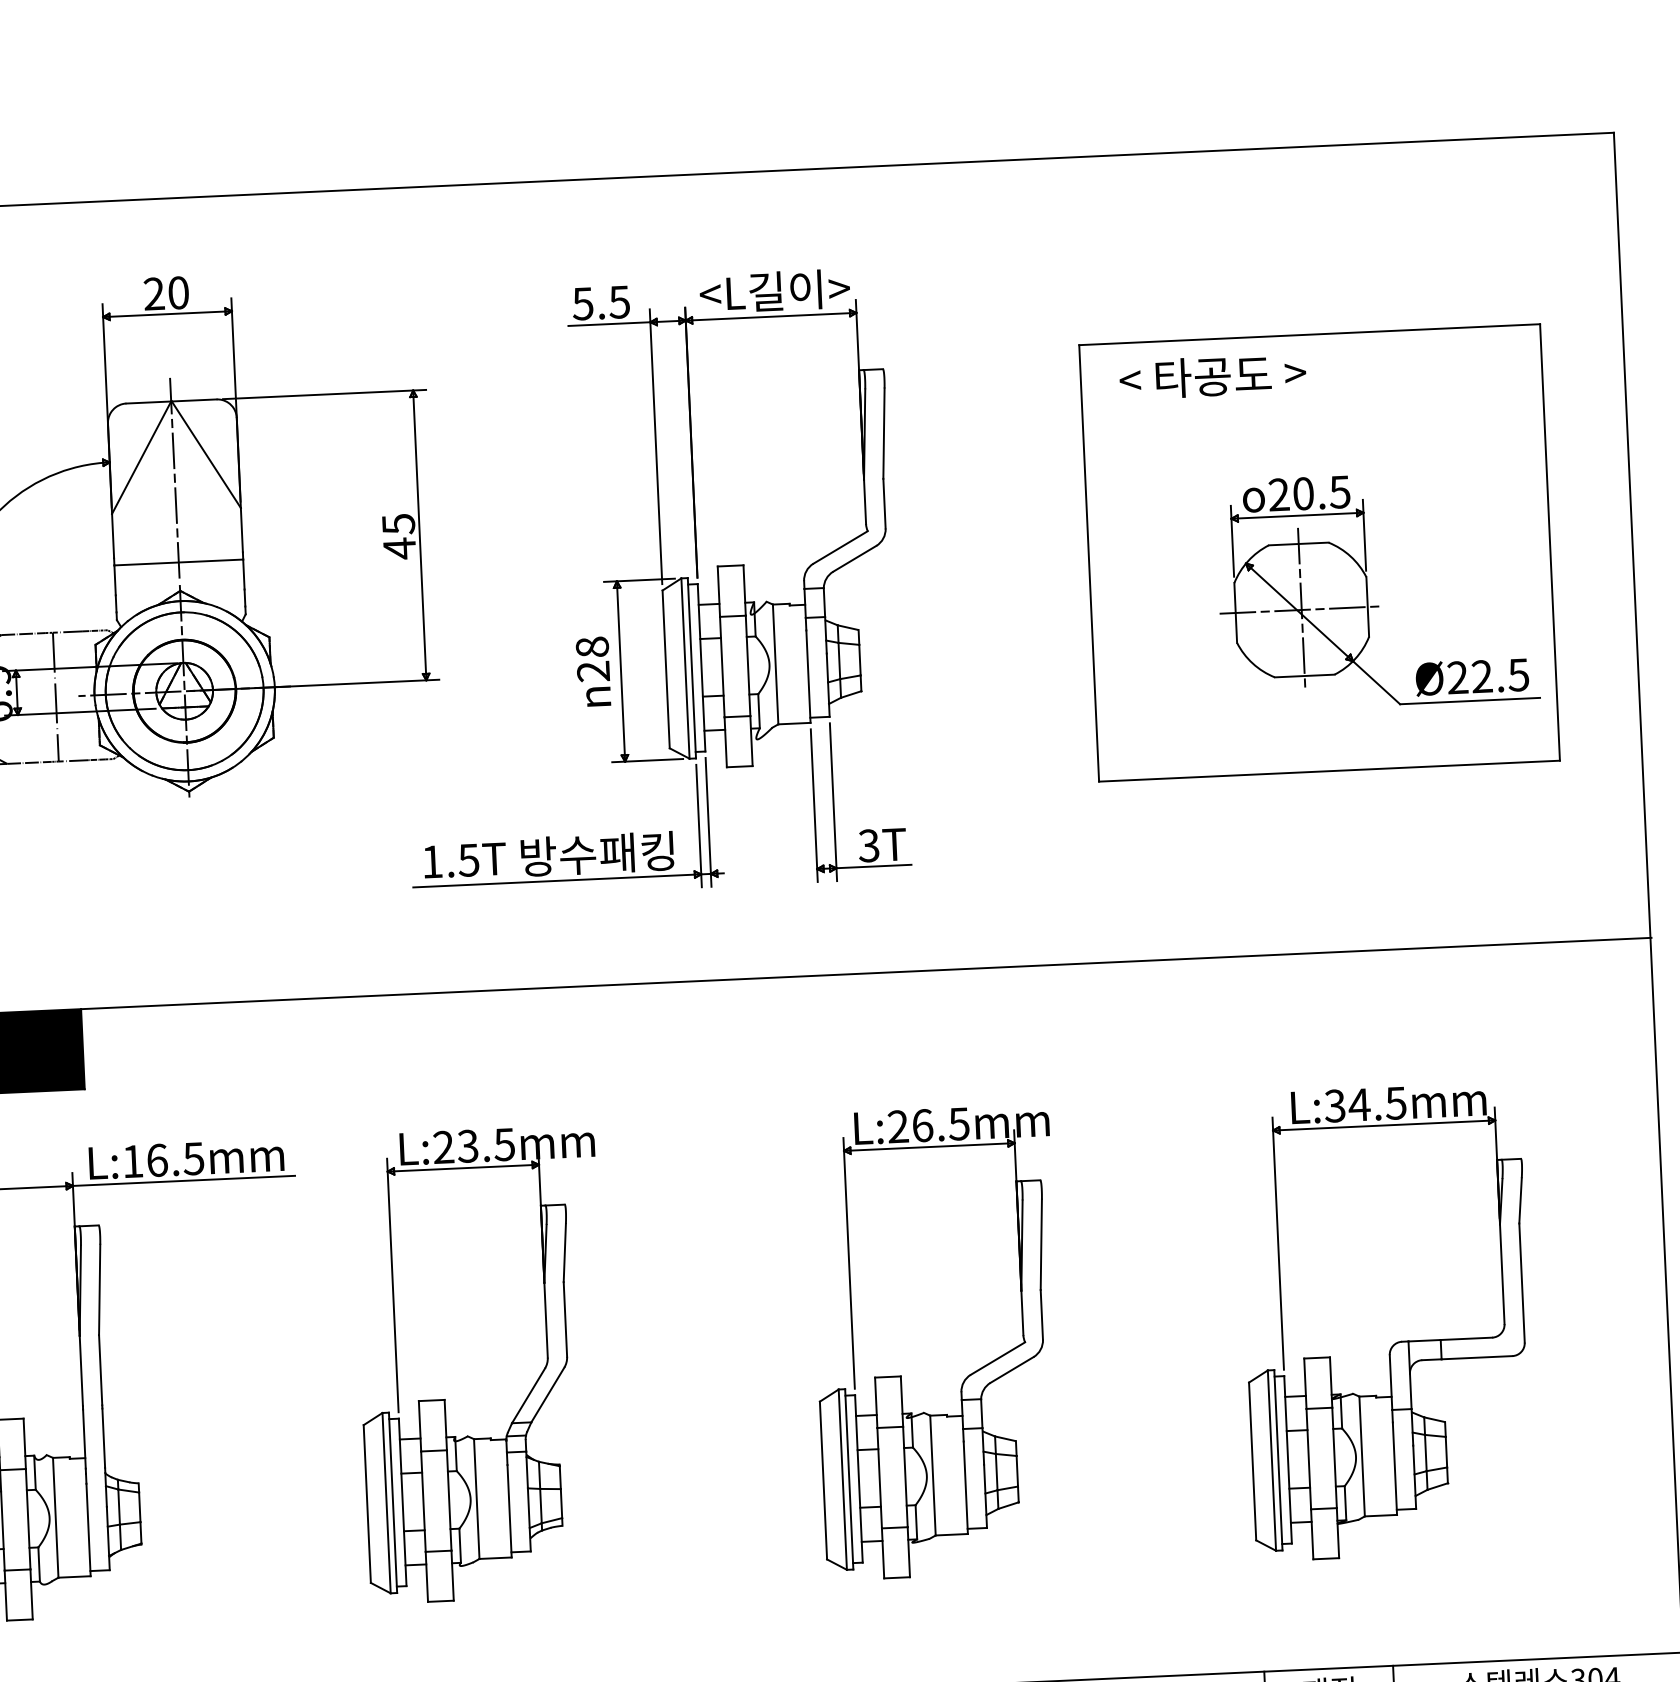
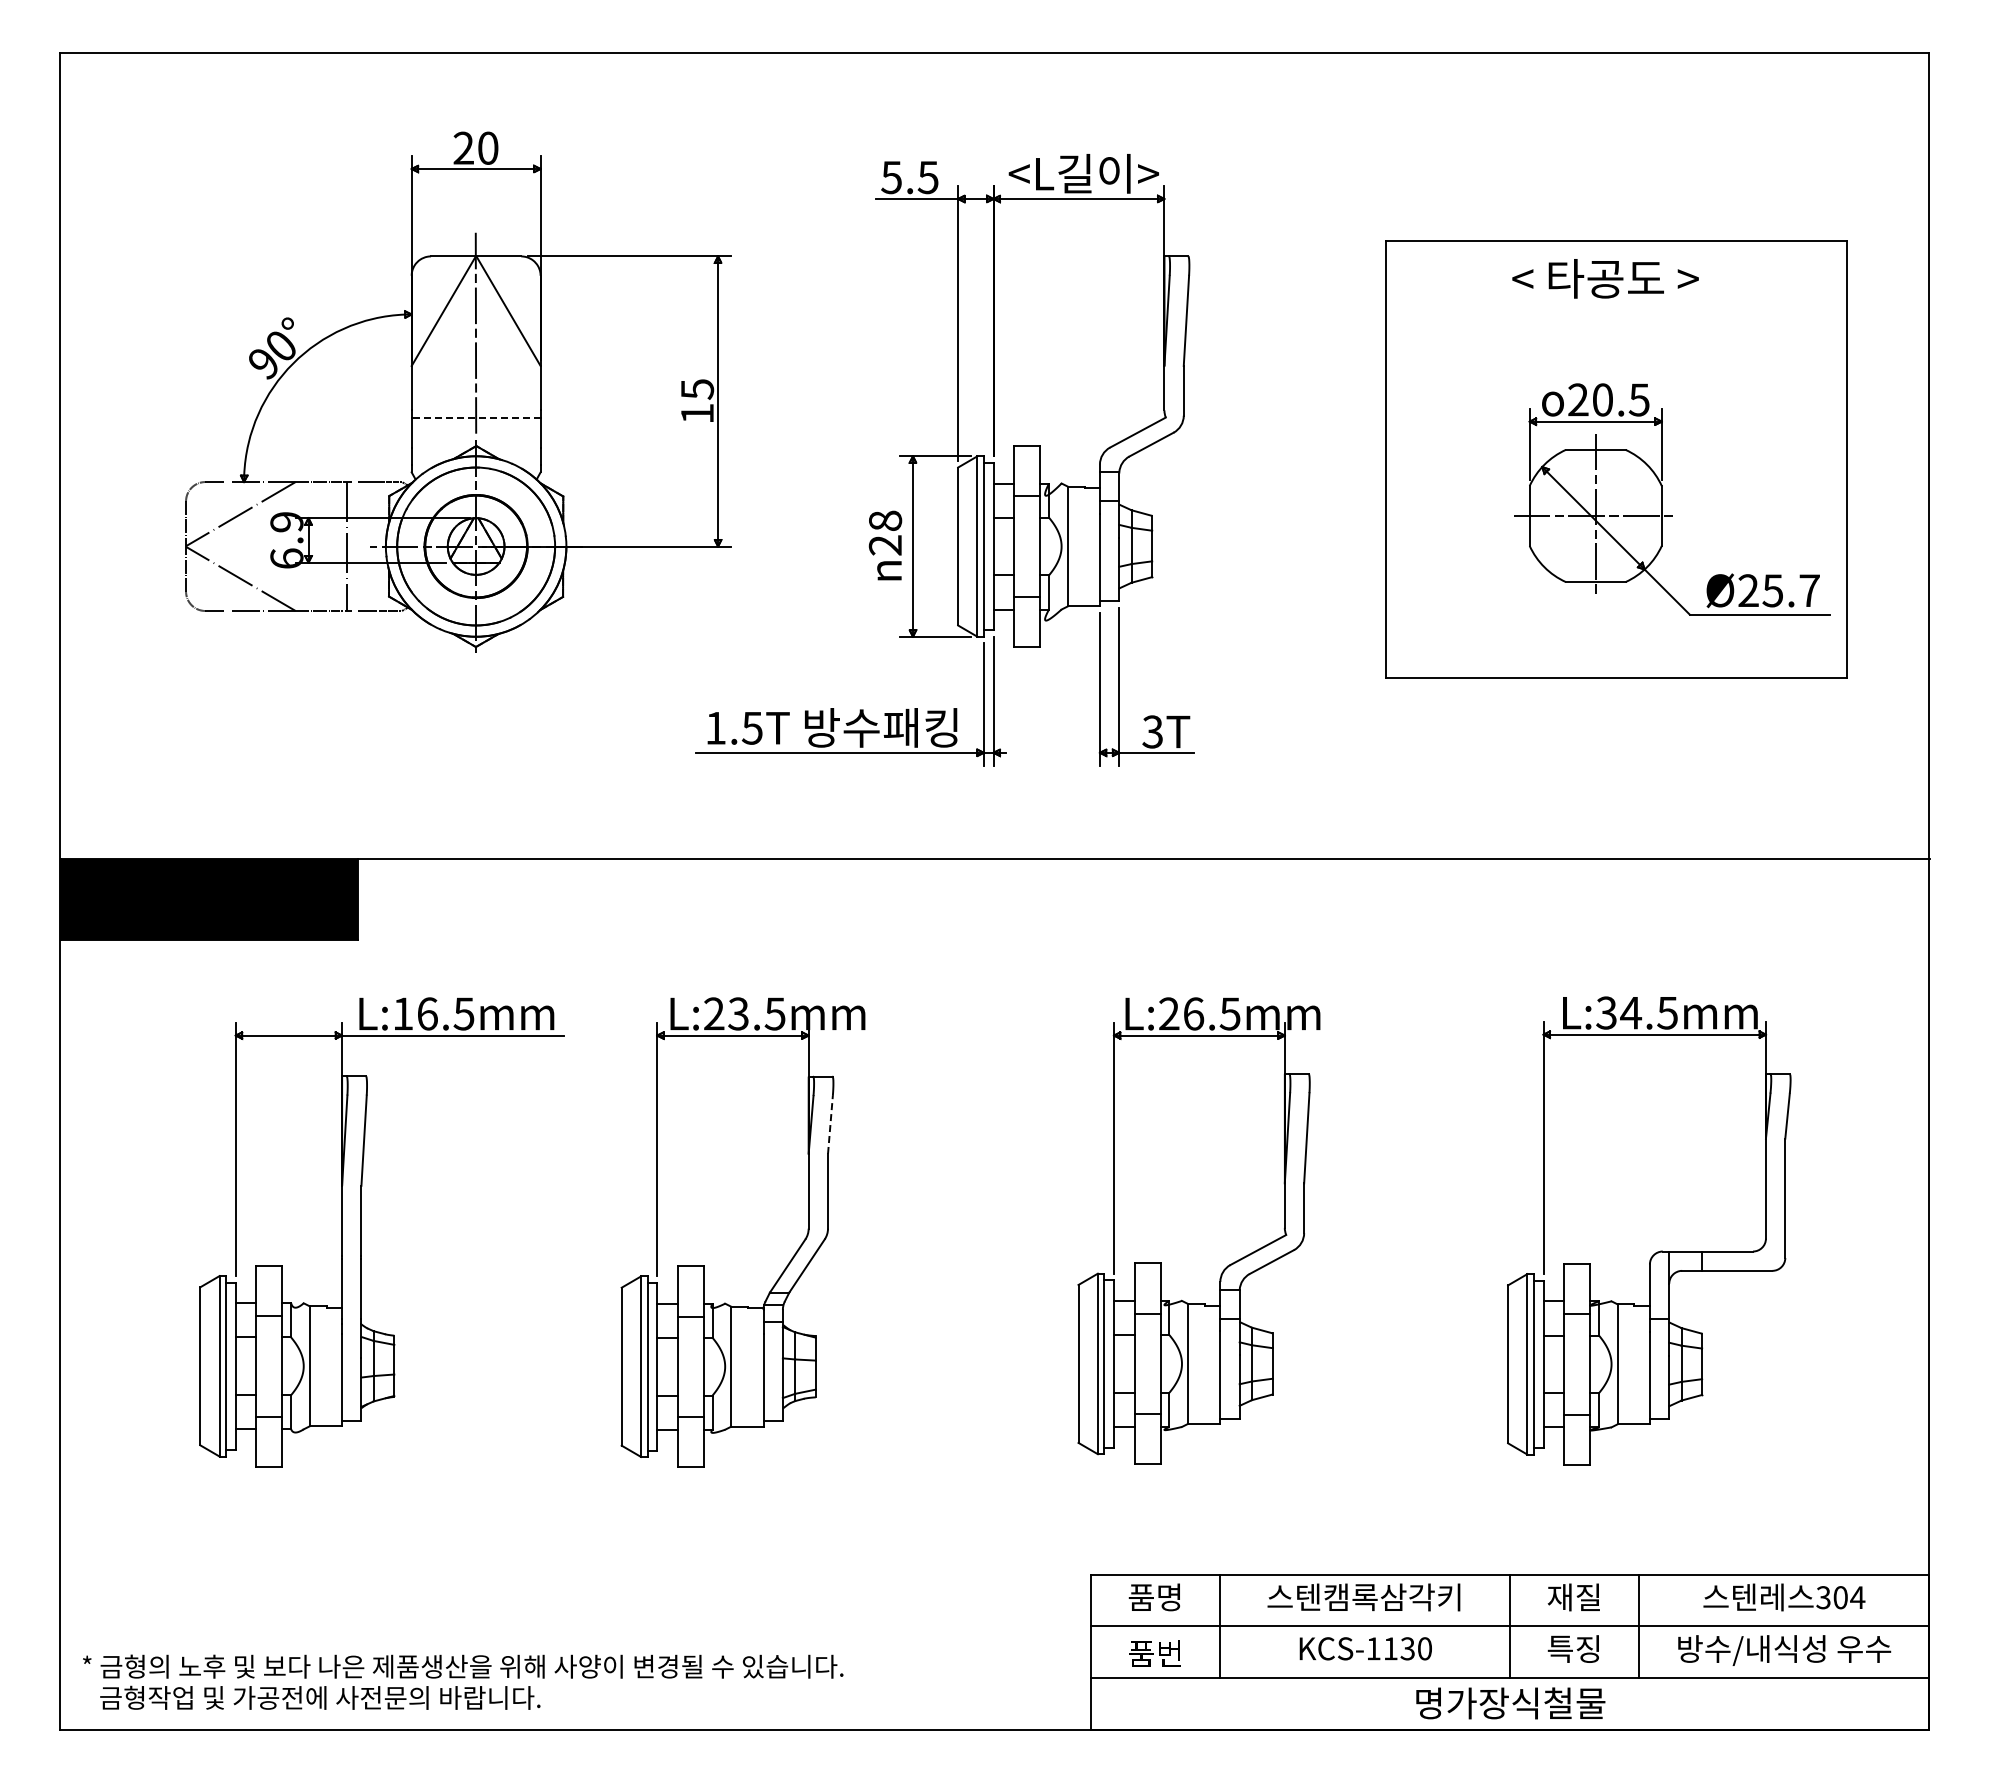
text: (1212, 376) -> (1605, 278), moved
text: (399, 548) -> (697, 413), 45 -> 15
line: (178, 562) -> (475, 417), solid -> dashed
text: (1499, 675) -> (1790, 590), Ø22.5 -> Ø25.7
line: (564, 1252) -> (830, 1124), solid -> dashed

